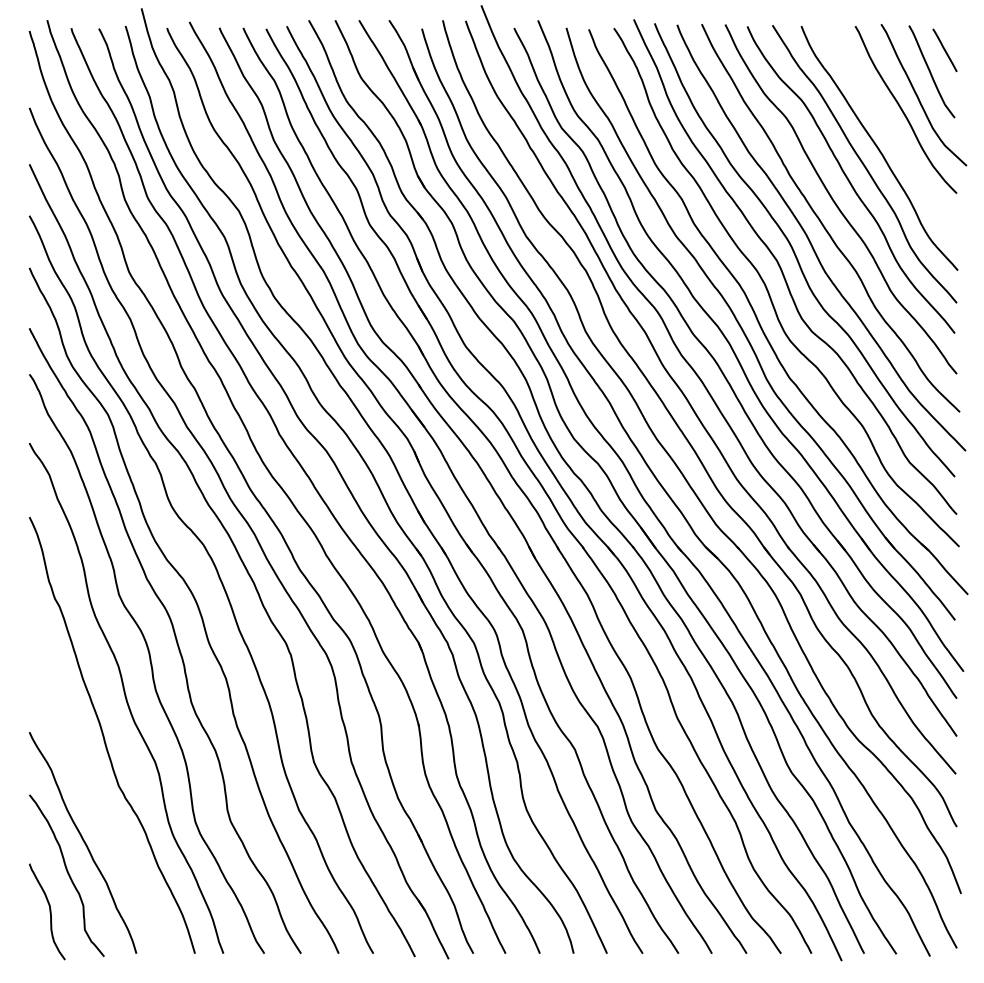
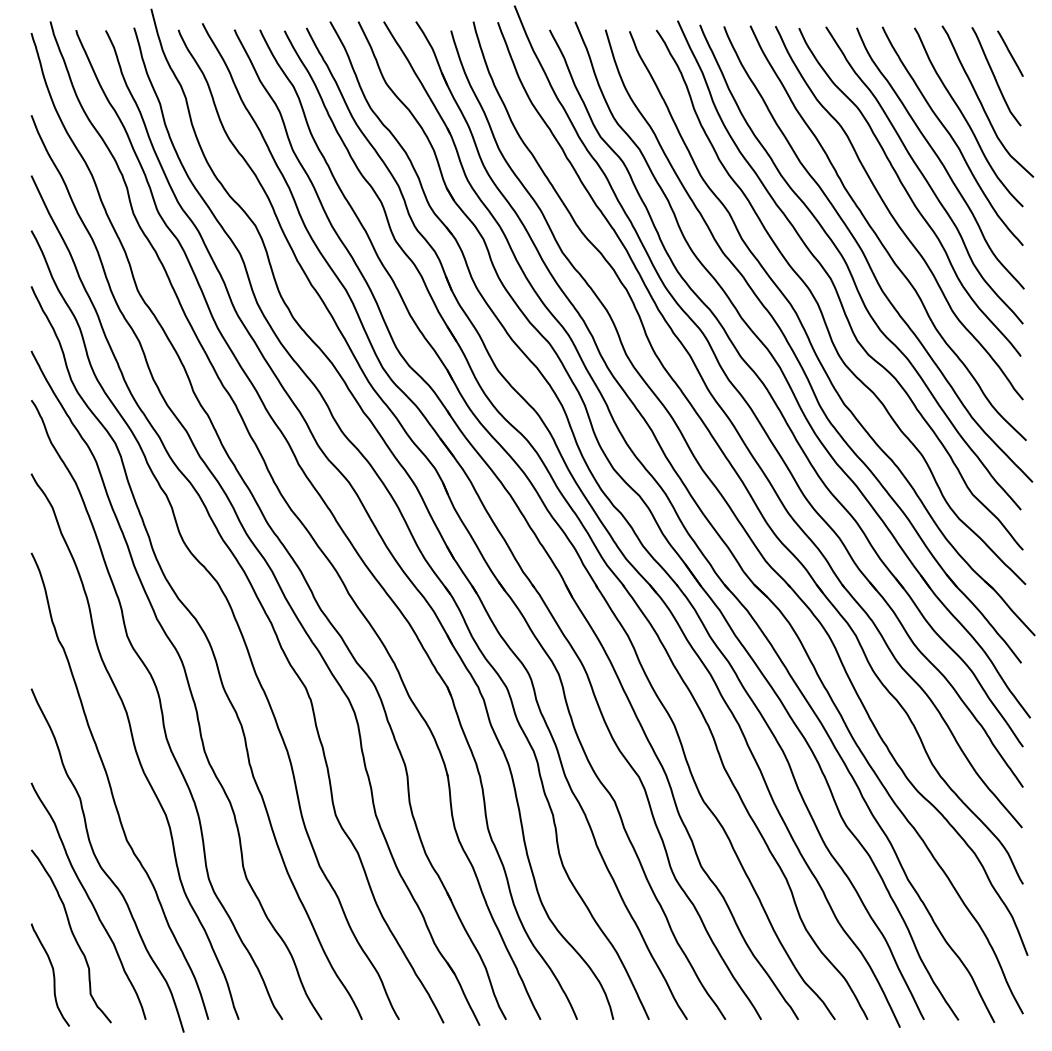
curve: (890, 127) -> (952, 136), added
curve: (94, 808) -> (100, 864), added

